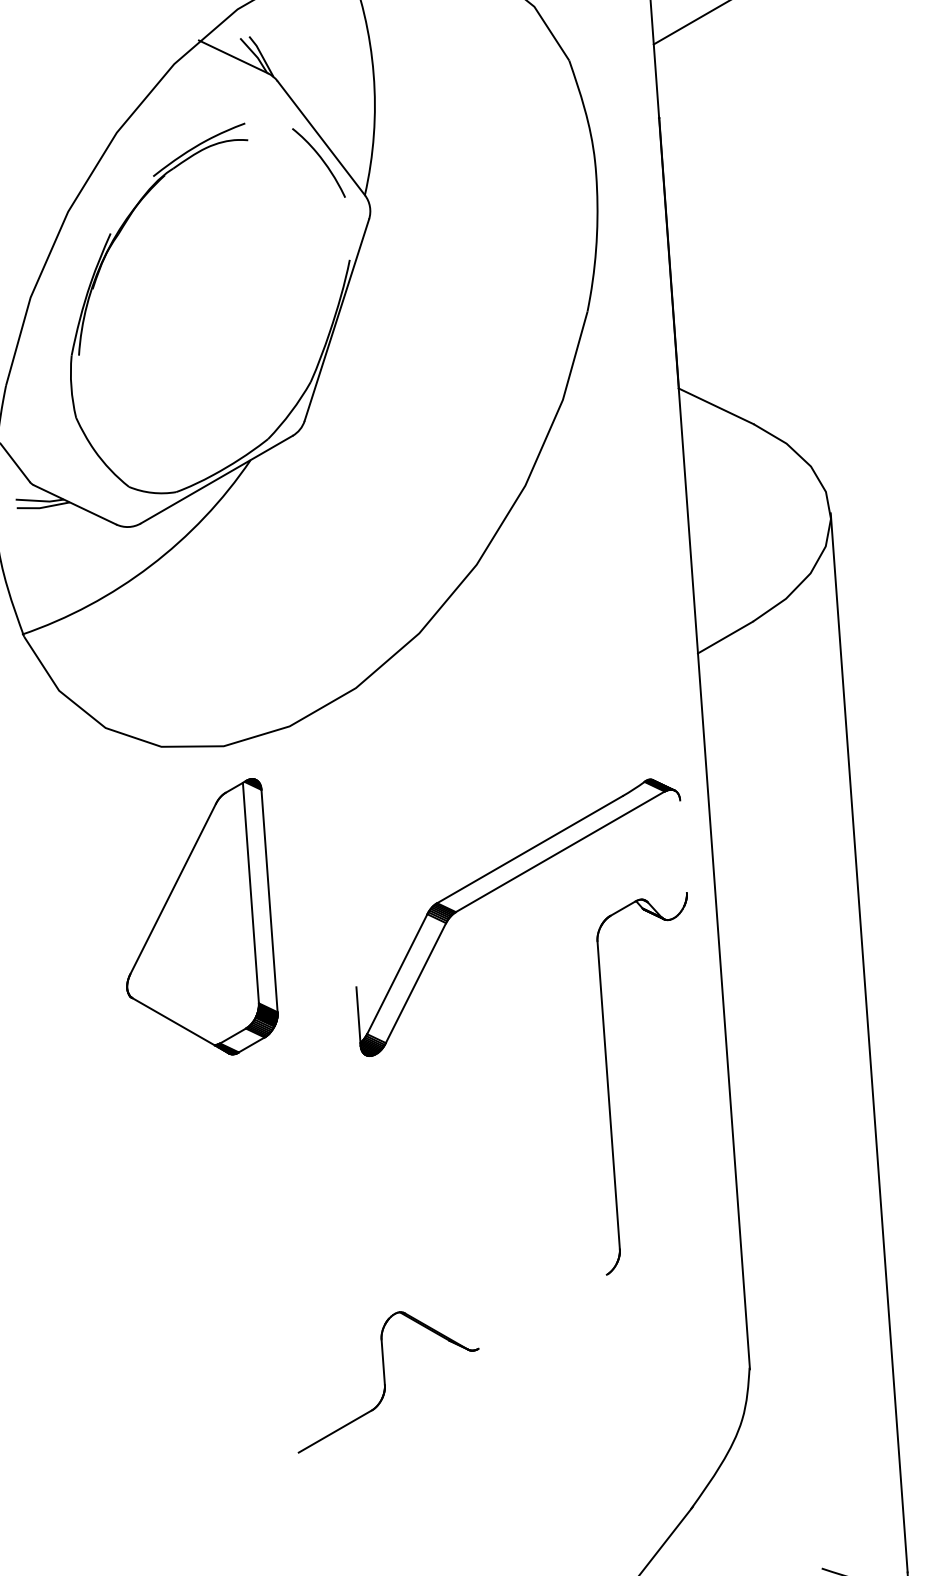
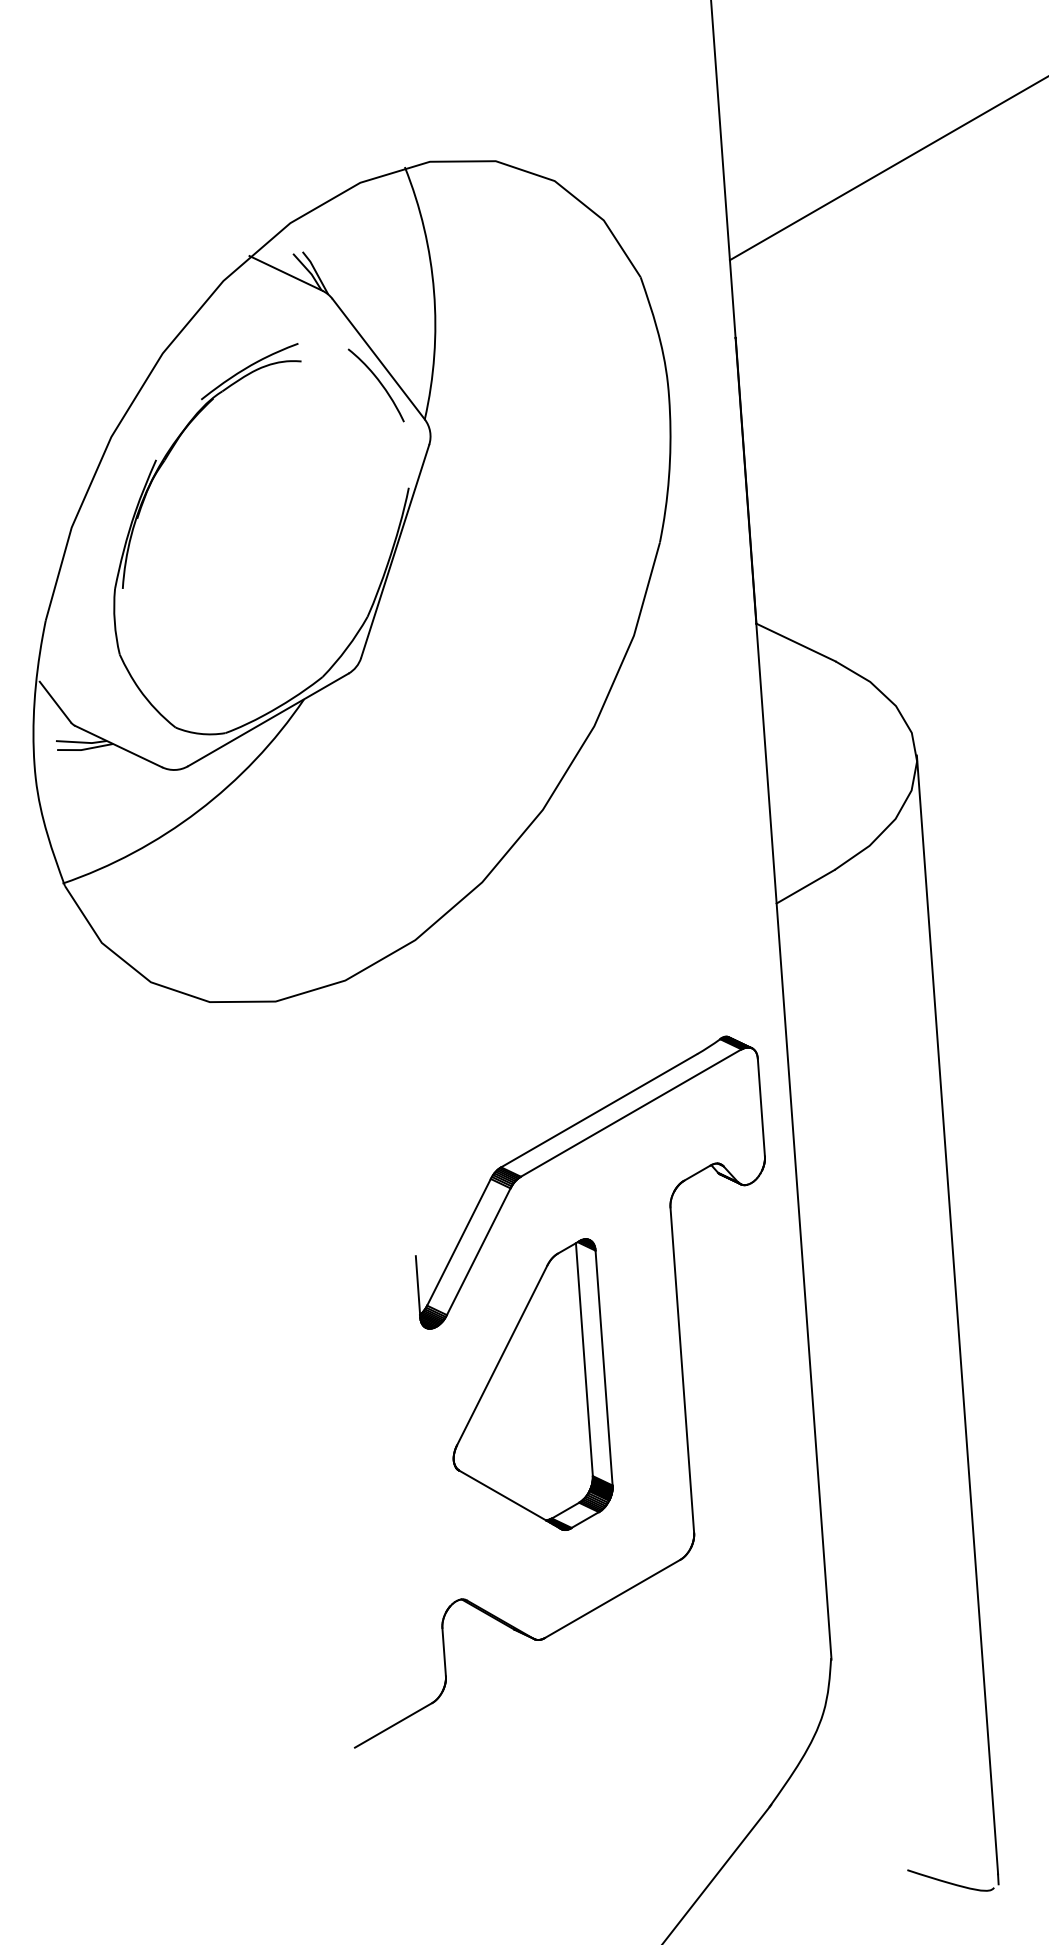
line: (682, 846) -> (760, 1107), added
part: (201, 916) -> (532, 1384), moved
line: (542, 1311) -> (612, 1598), added

